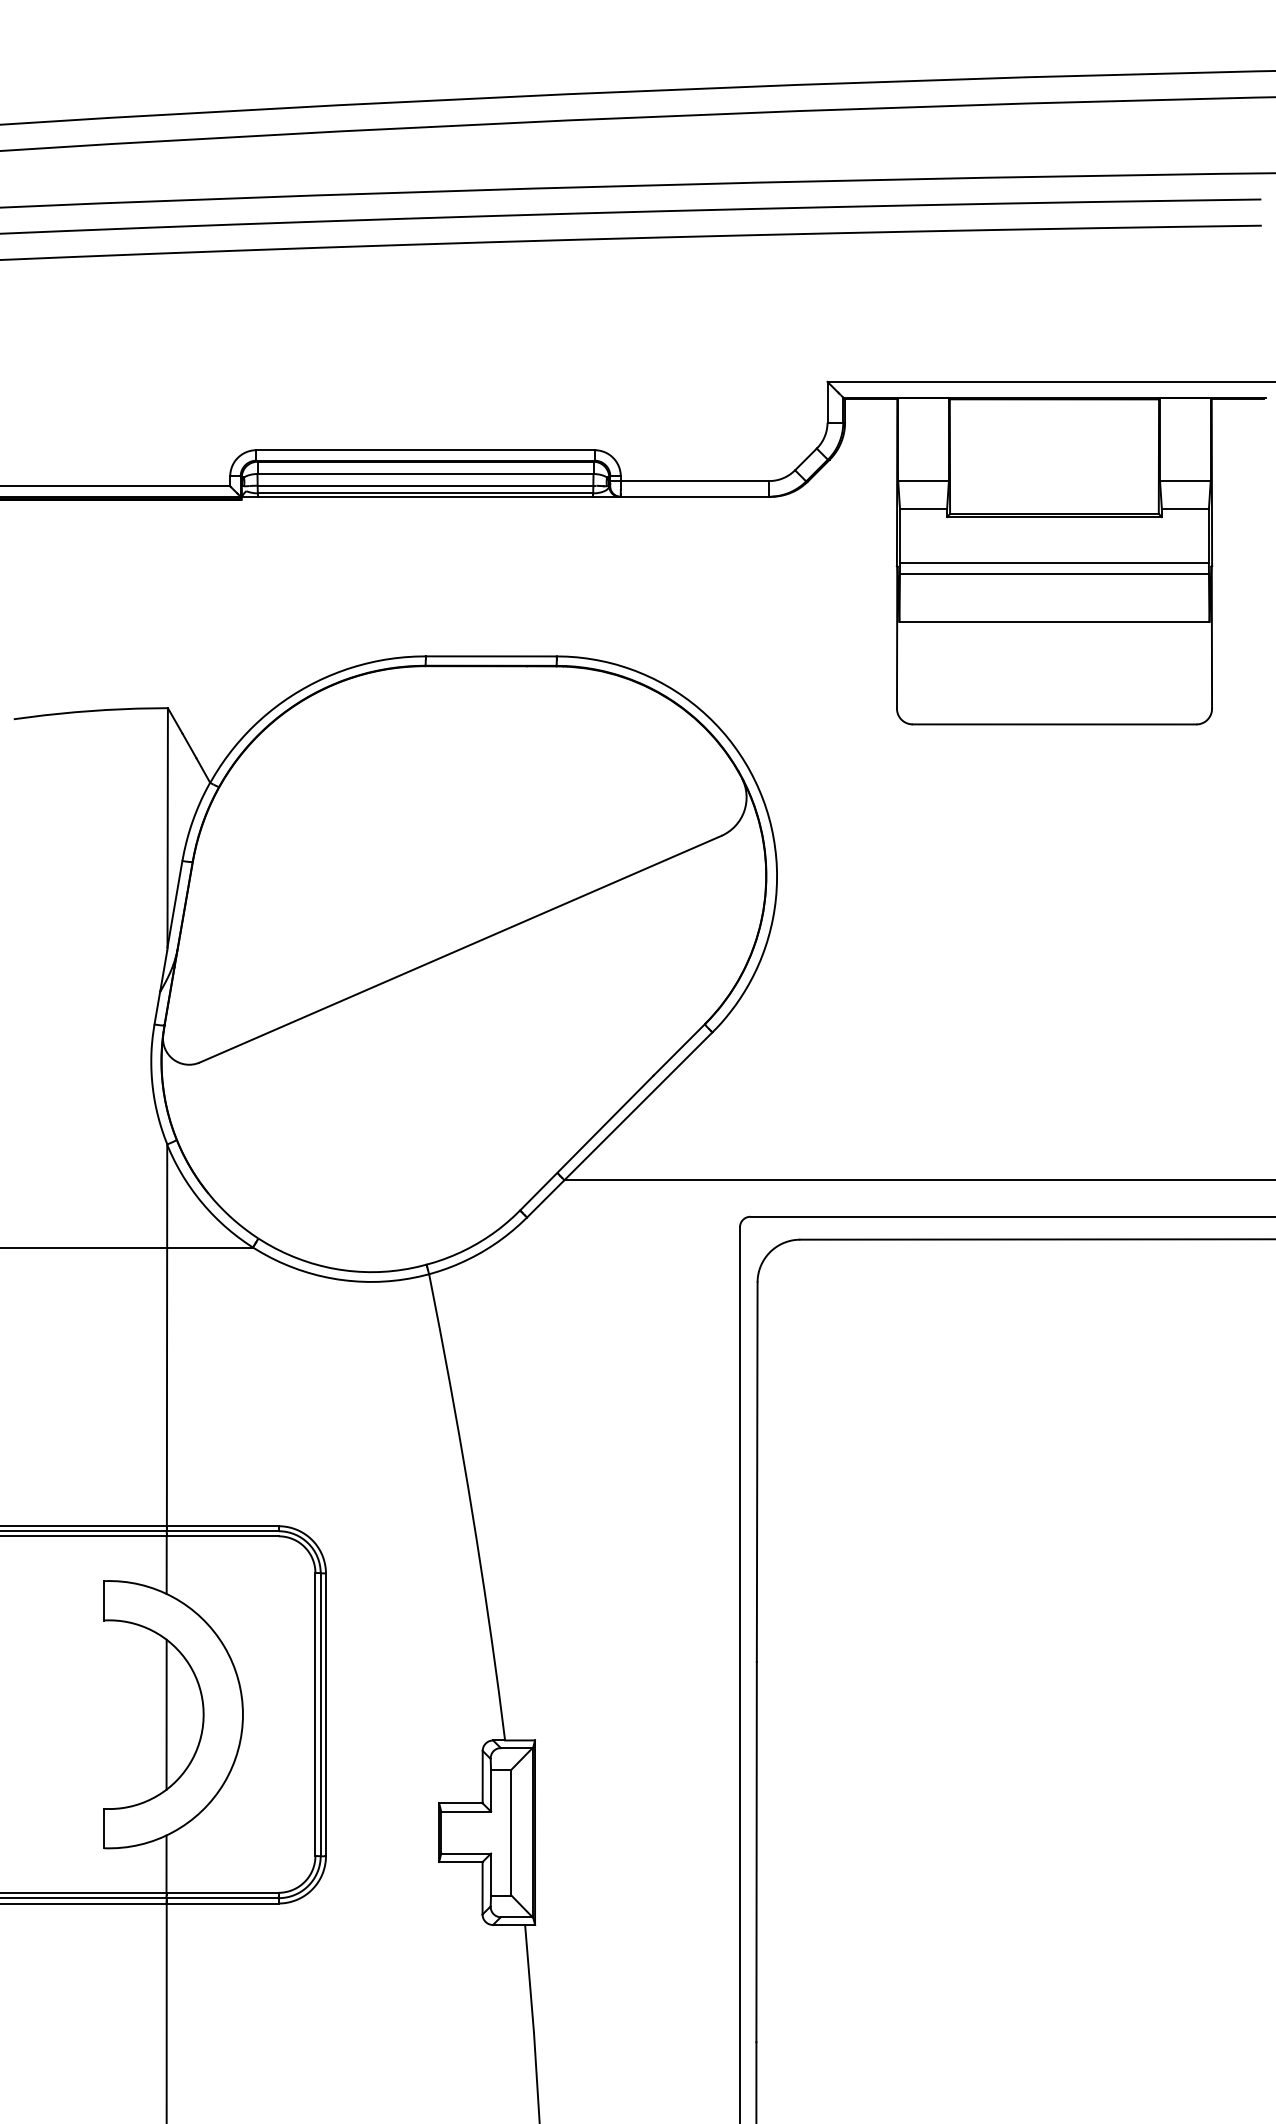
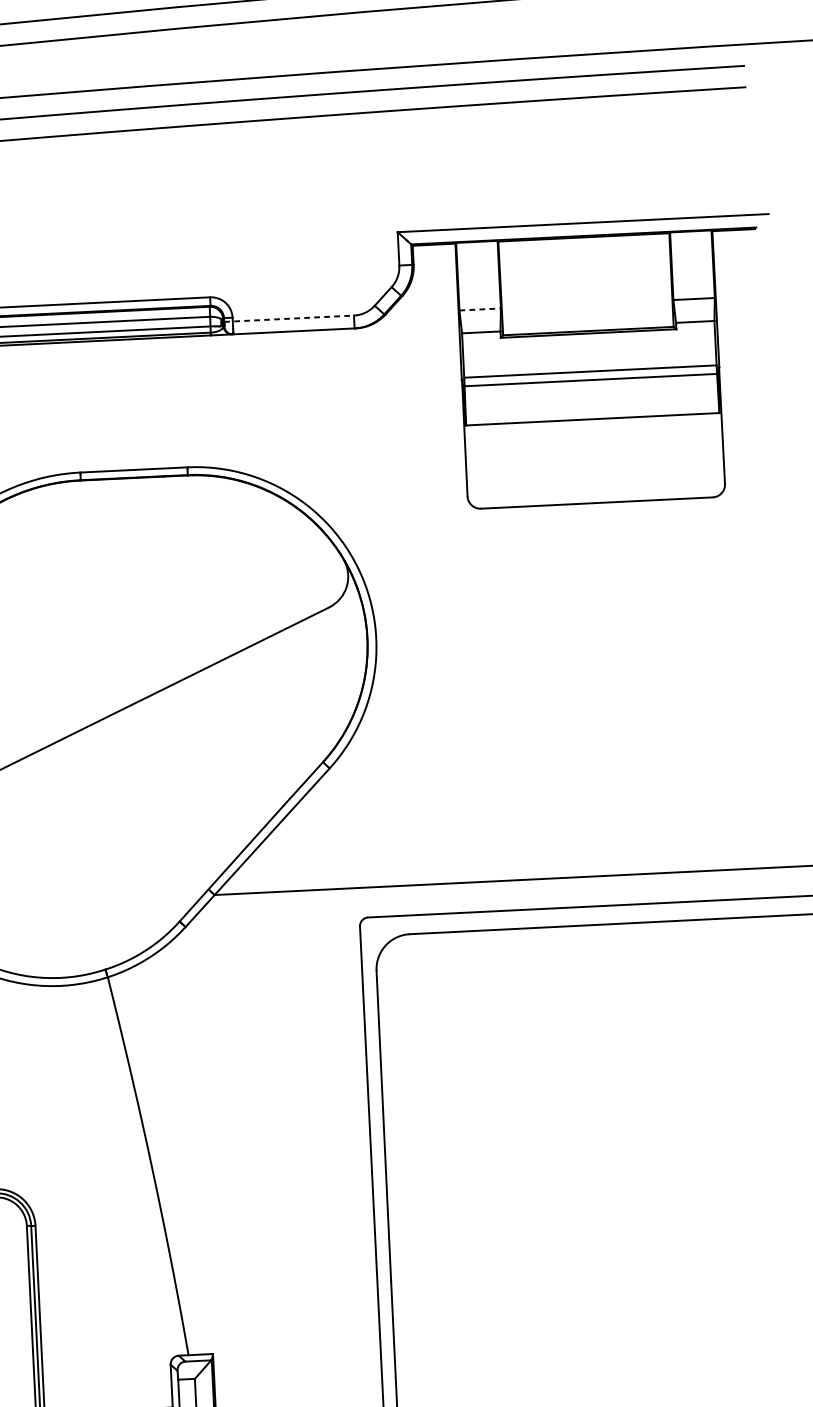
line: (690, 481) -> (289, 319), solid -> dashed
line: (924, 481) -> (480, 309), solid -> dashed

